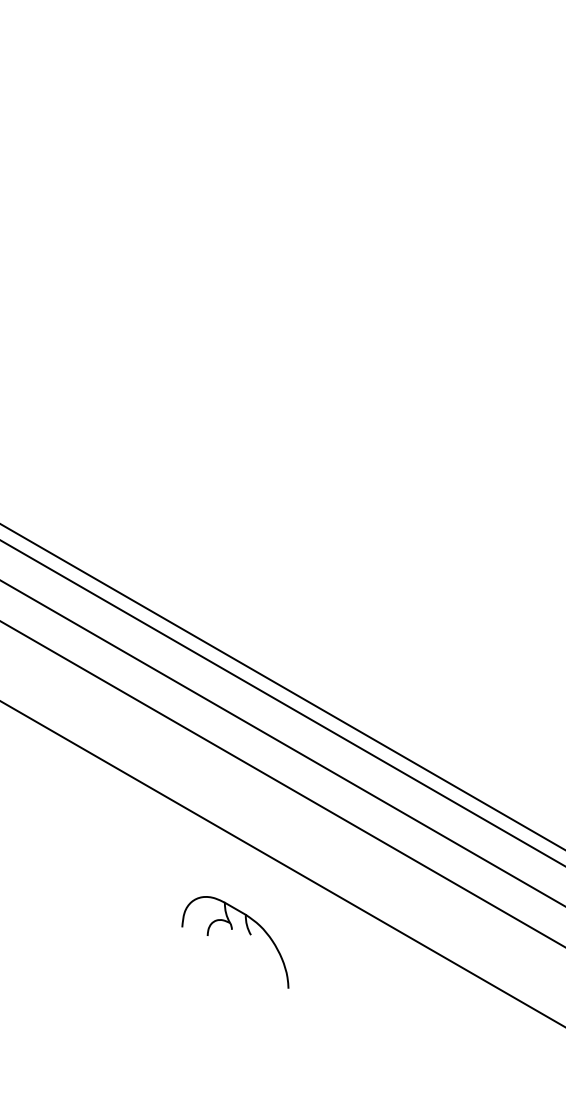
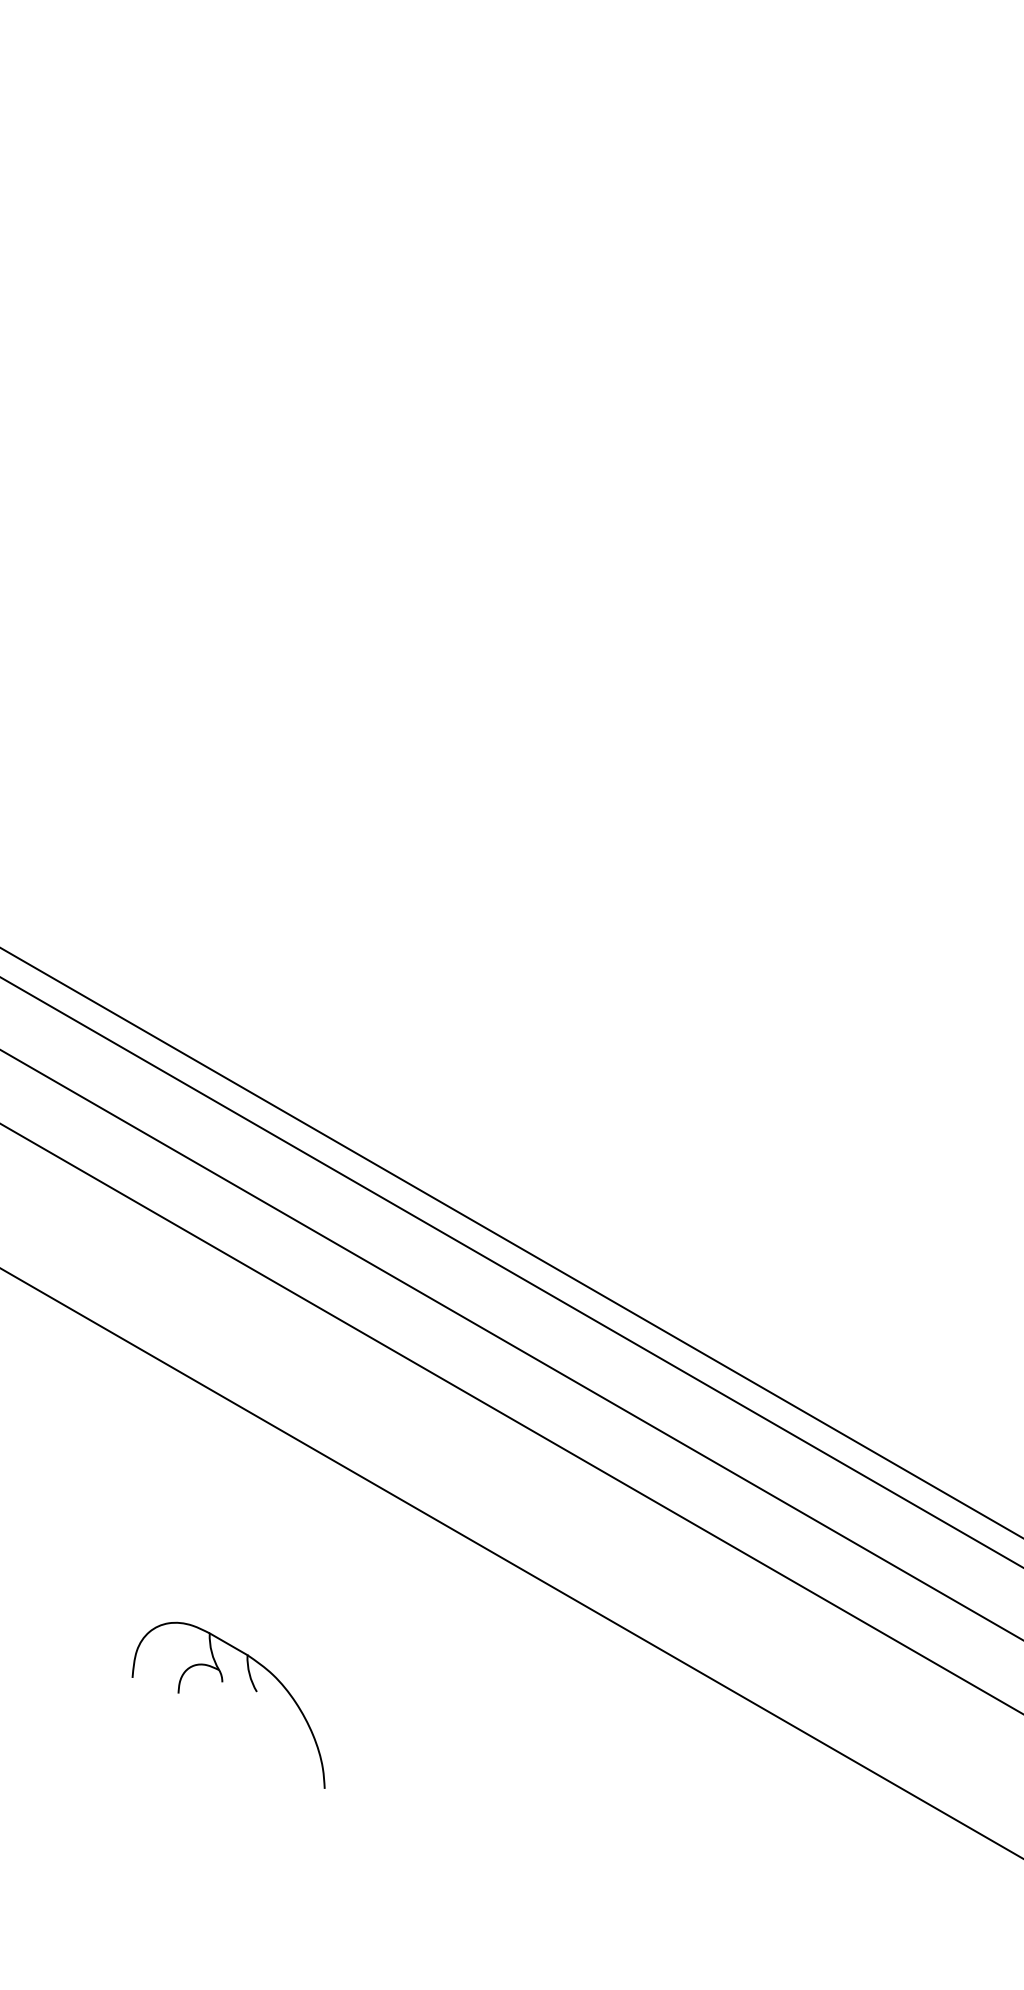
part: (232, 929) -> (223, 1681), moved

